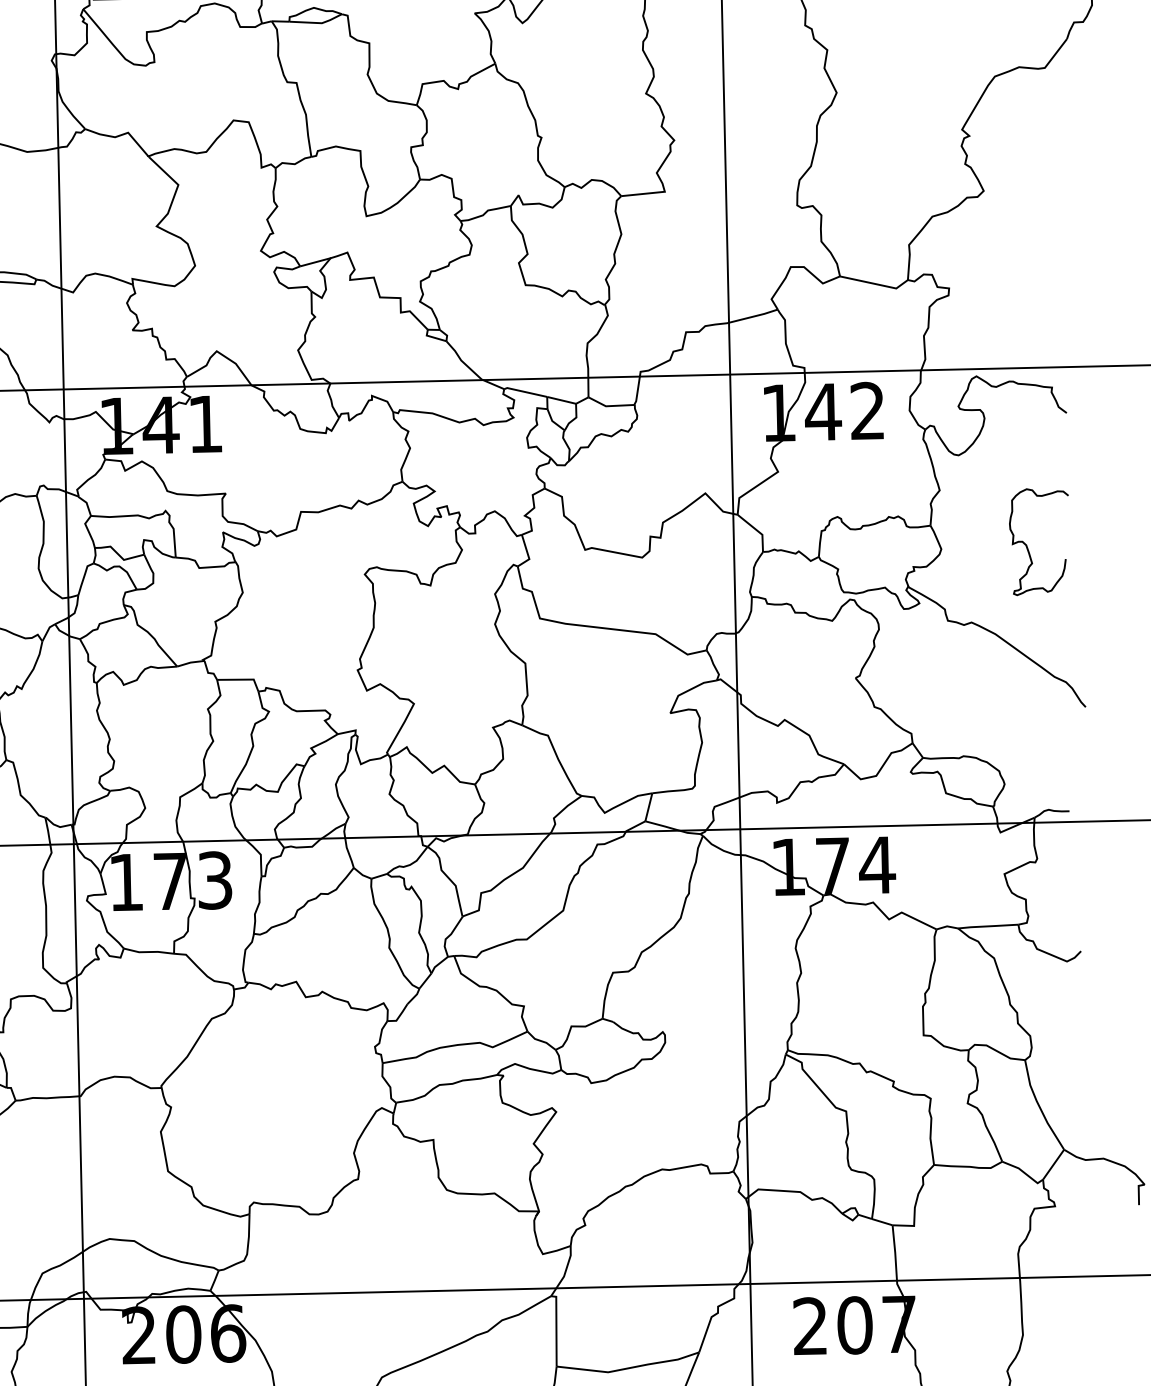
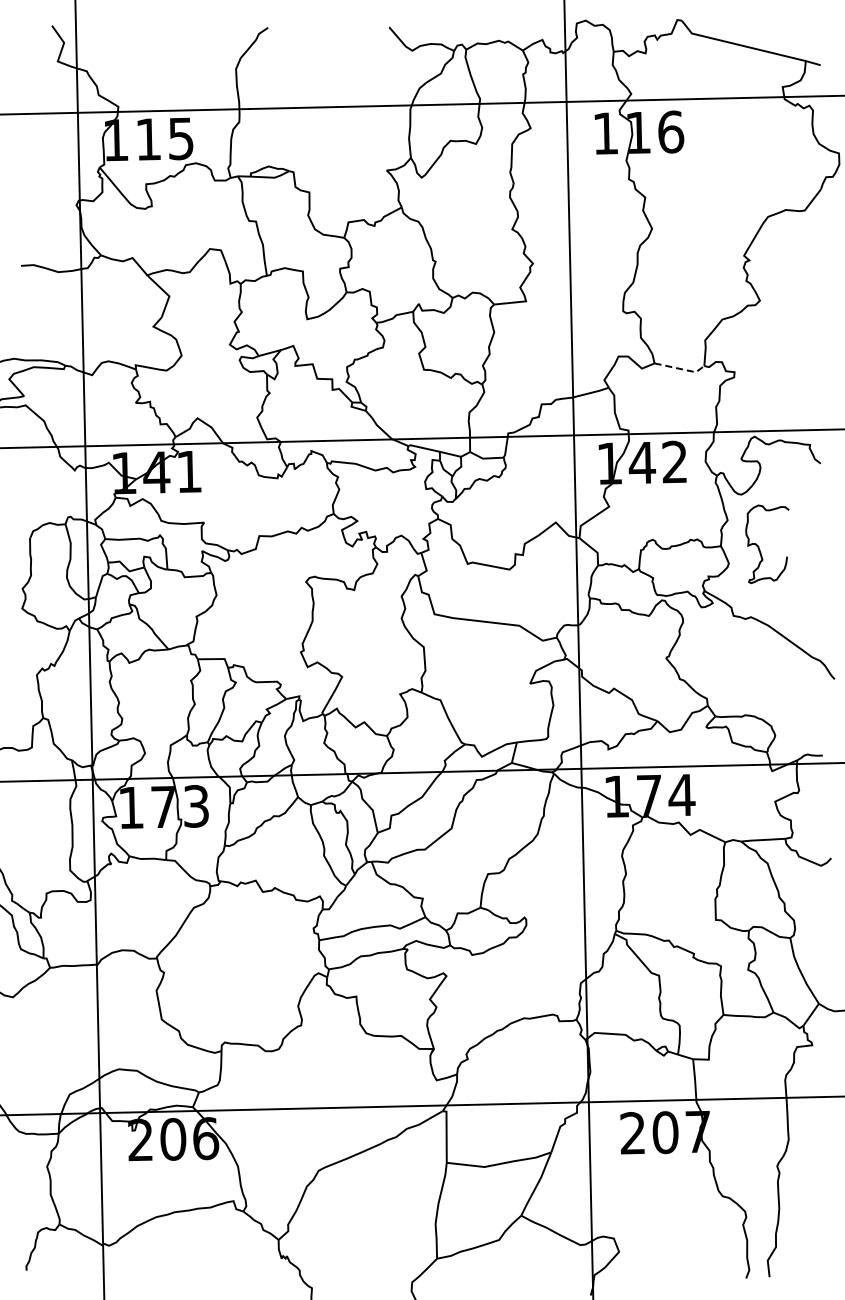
line: (876, 284) -> (681, 369), solid -> dashed
curve: (1028, 545) -> (759, 546), moved

